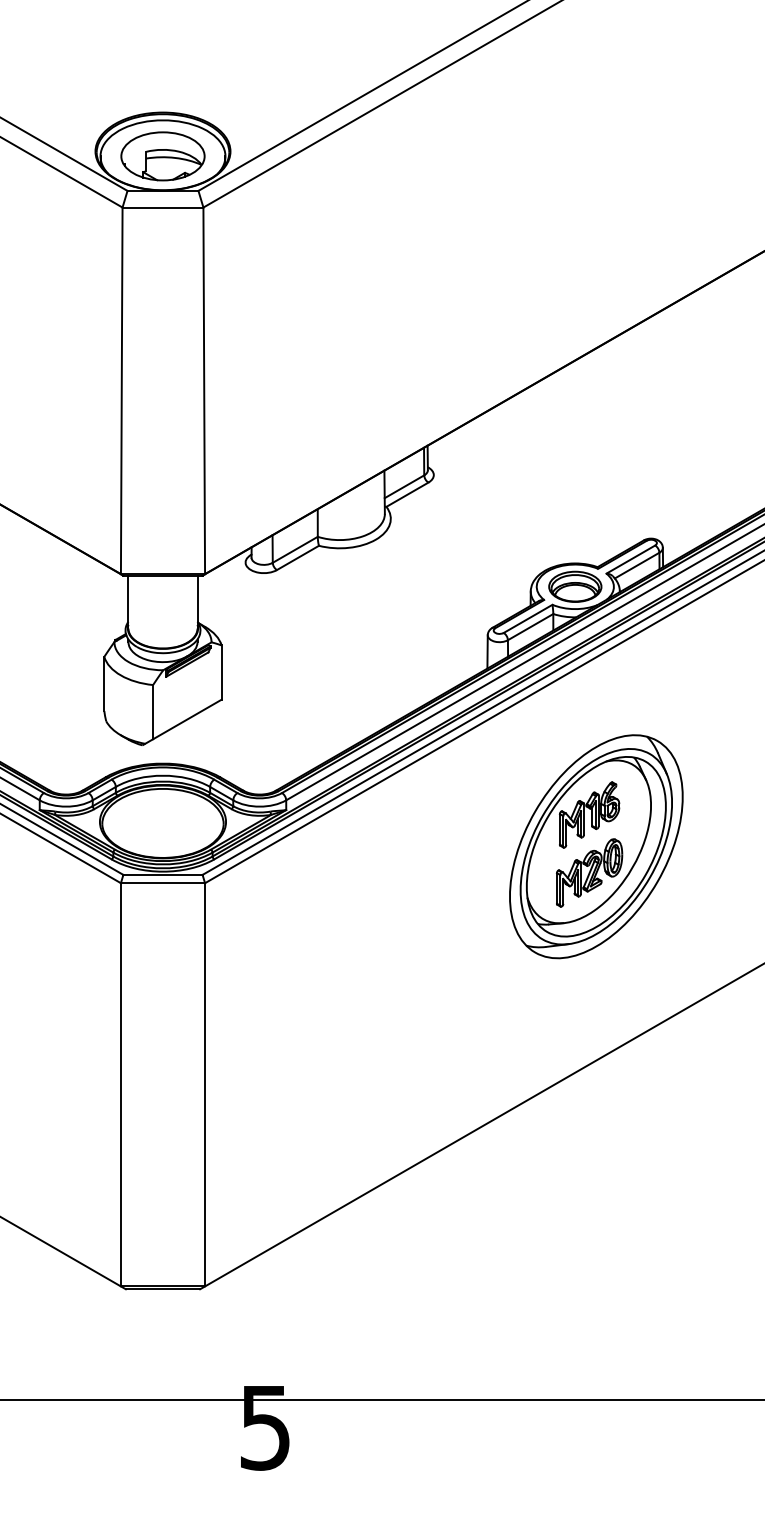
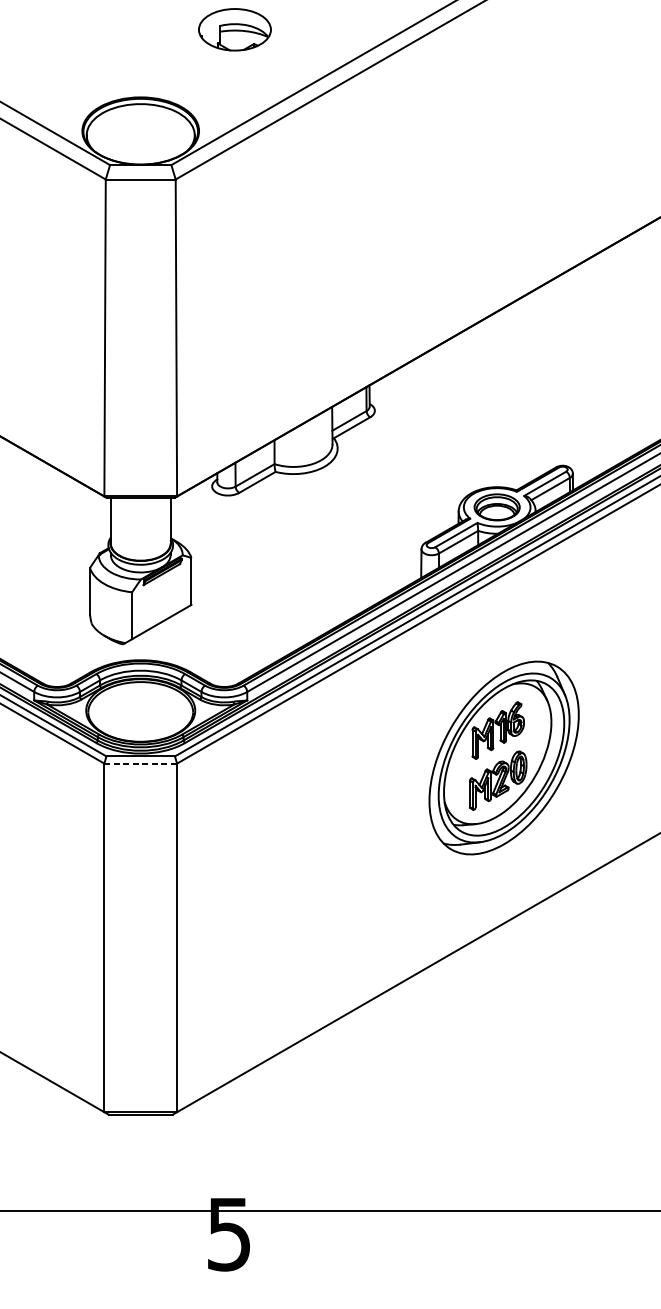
part: (162, 156) -> (234, 29), moved
part: (596, 846) -> (504, 757), moved
line: (163, 883) -> (141, 763), solid -> dashed

